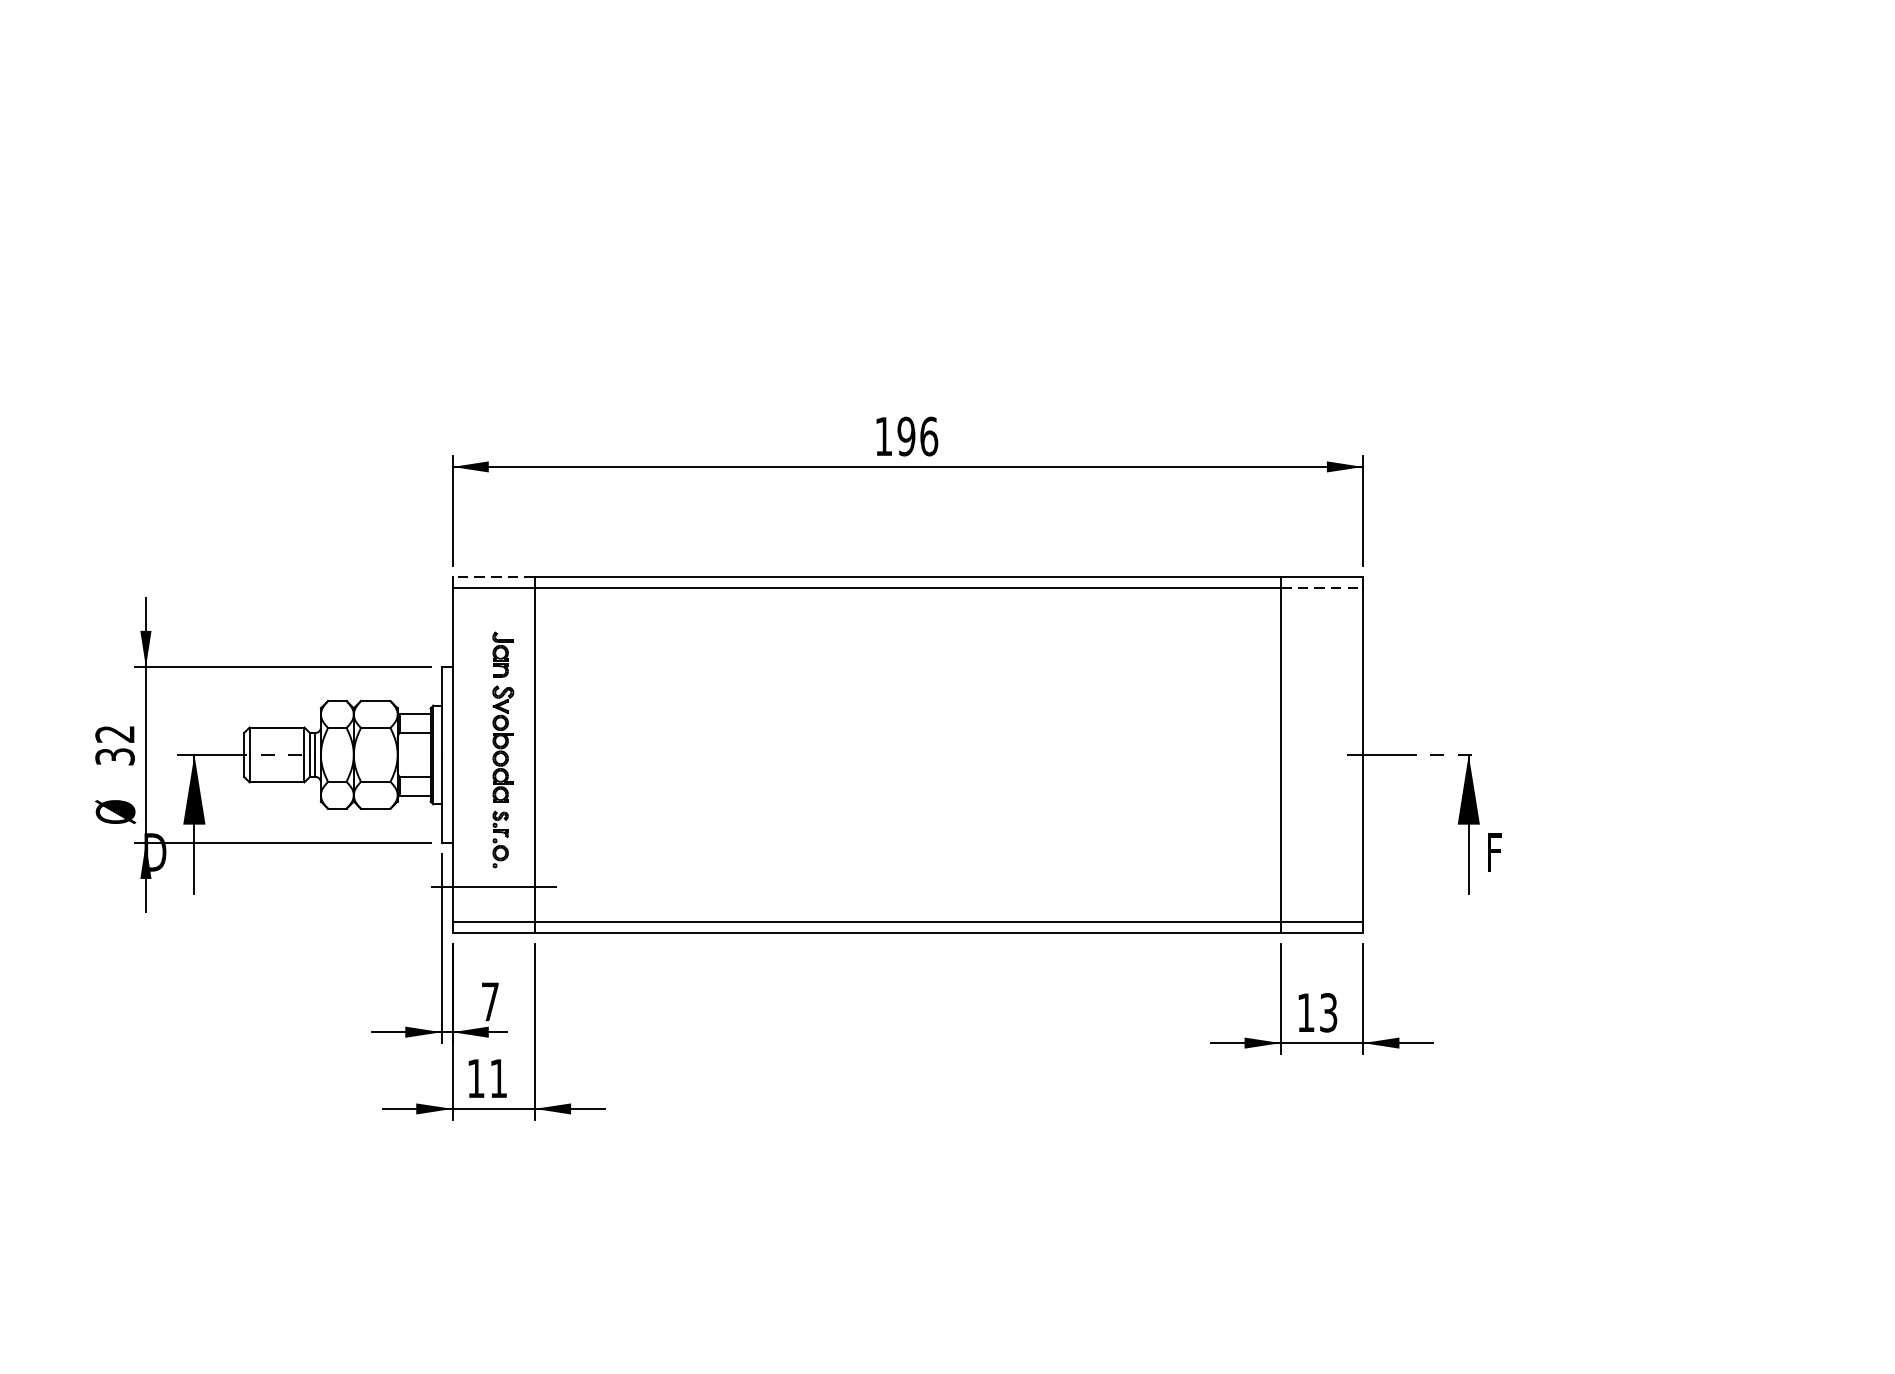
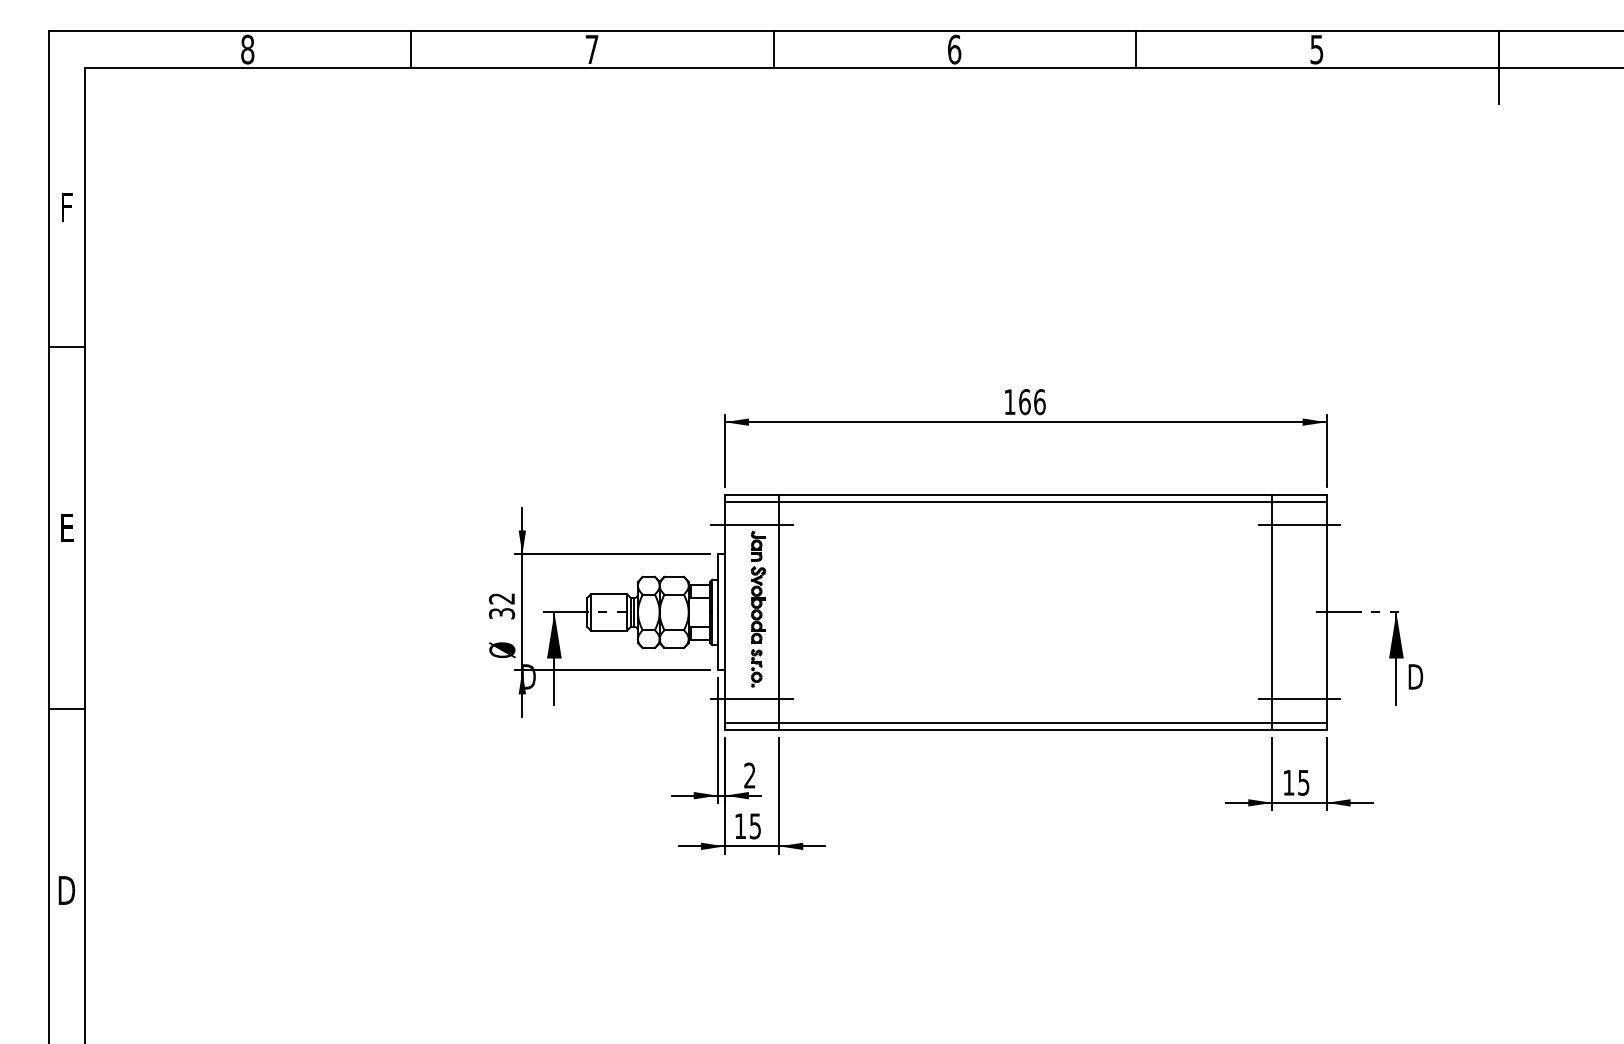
text: (905, 437) -> (1024, 402), 196 -> 166
line: (492, 576) -> (751, 494), dashed -> solid
line: (1322, 586) -> (1299, 501), dashed -> solid
line: (492, 623) -> (751, 525), added
line: (1322, 623) -> (1299, 525), added
text: (1497, 851) -> (1415, 676), F -> D
line: (1322, 886) -> (1299, 699), added
text: (489, 1001) -> (749, 775), 7 -> 2
text: (1328, 1012) -> (1303, 782), 13 -> 15
text: (497, 1078) -> (754, 826), 11 -> 15

